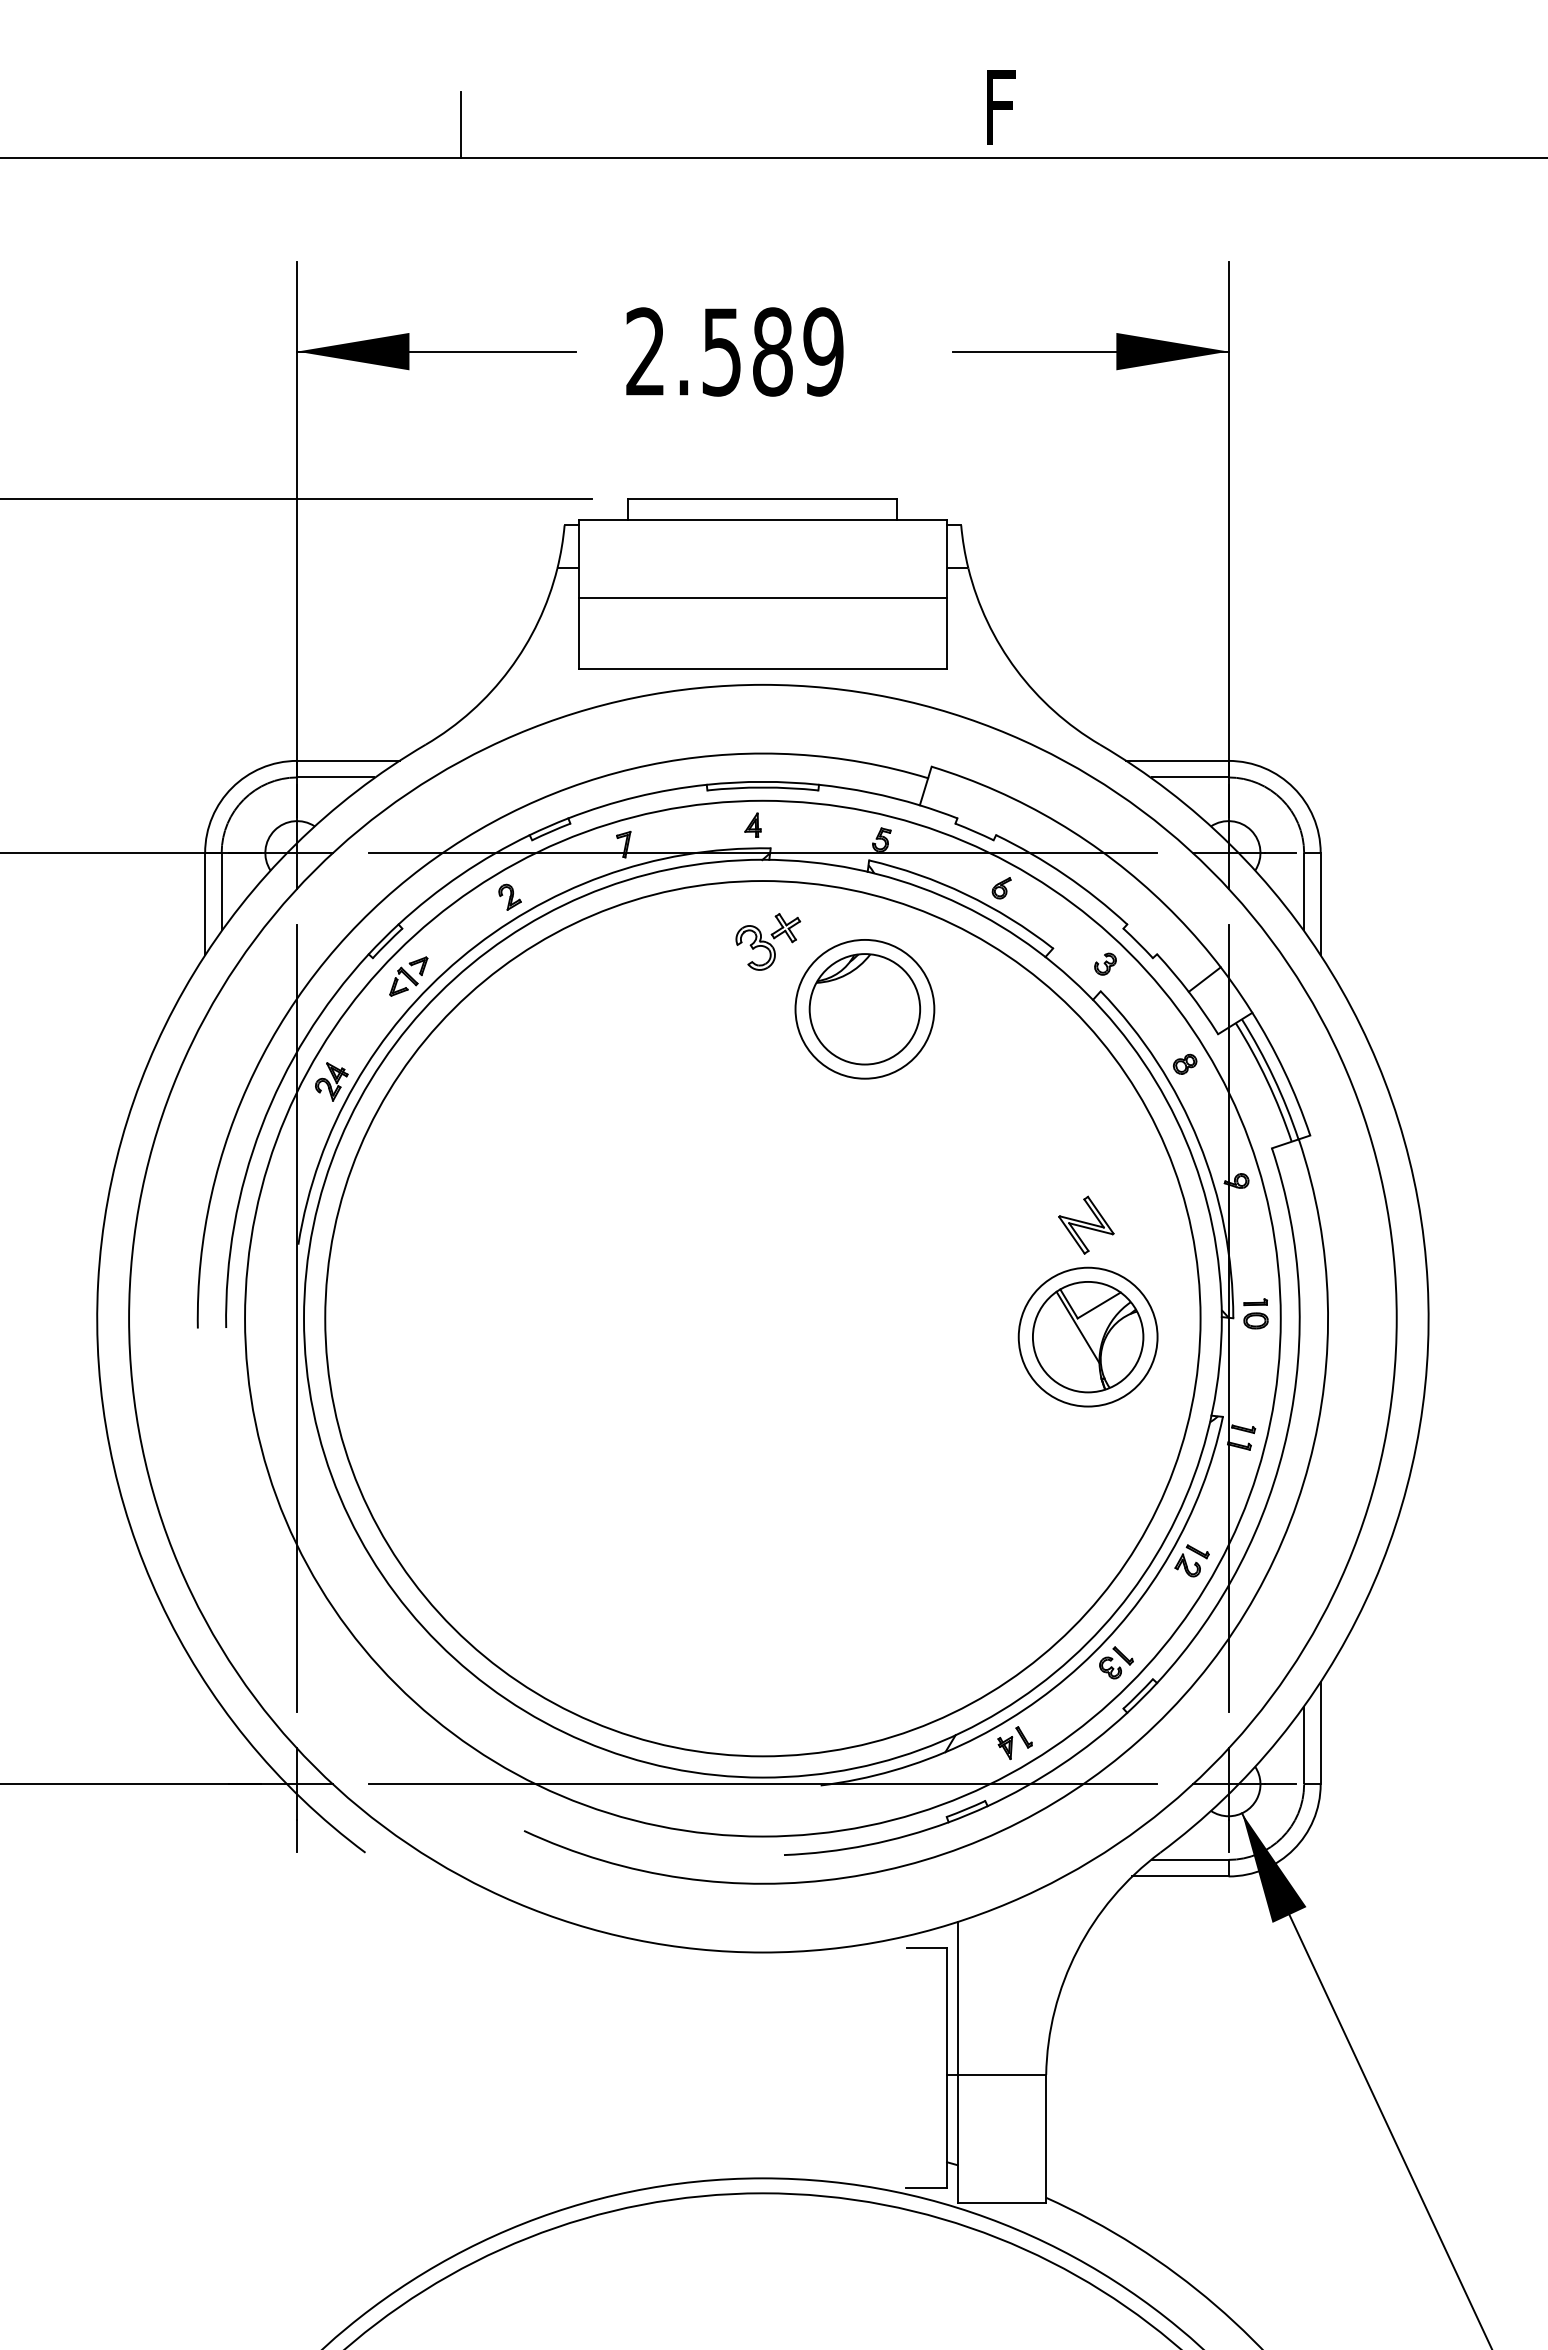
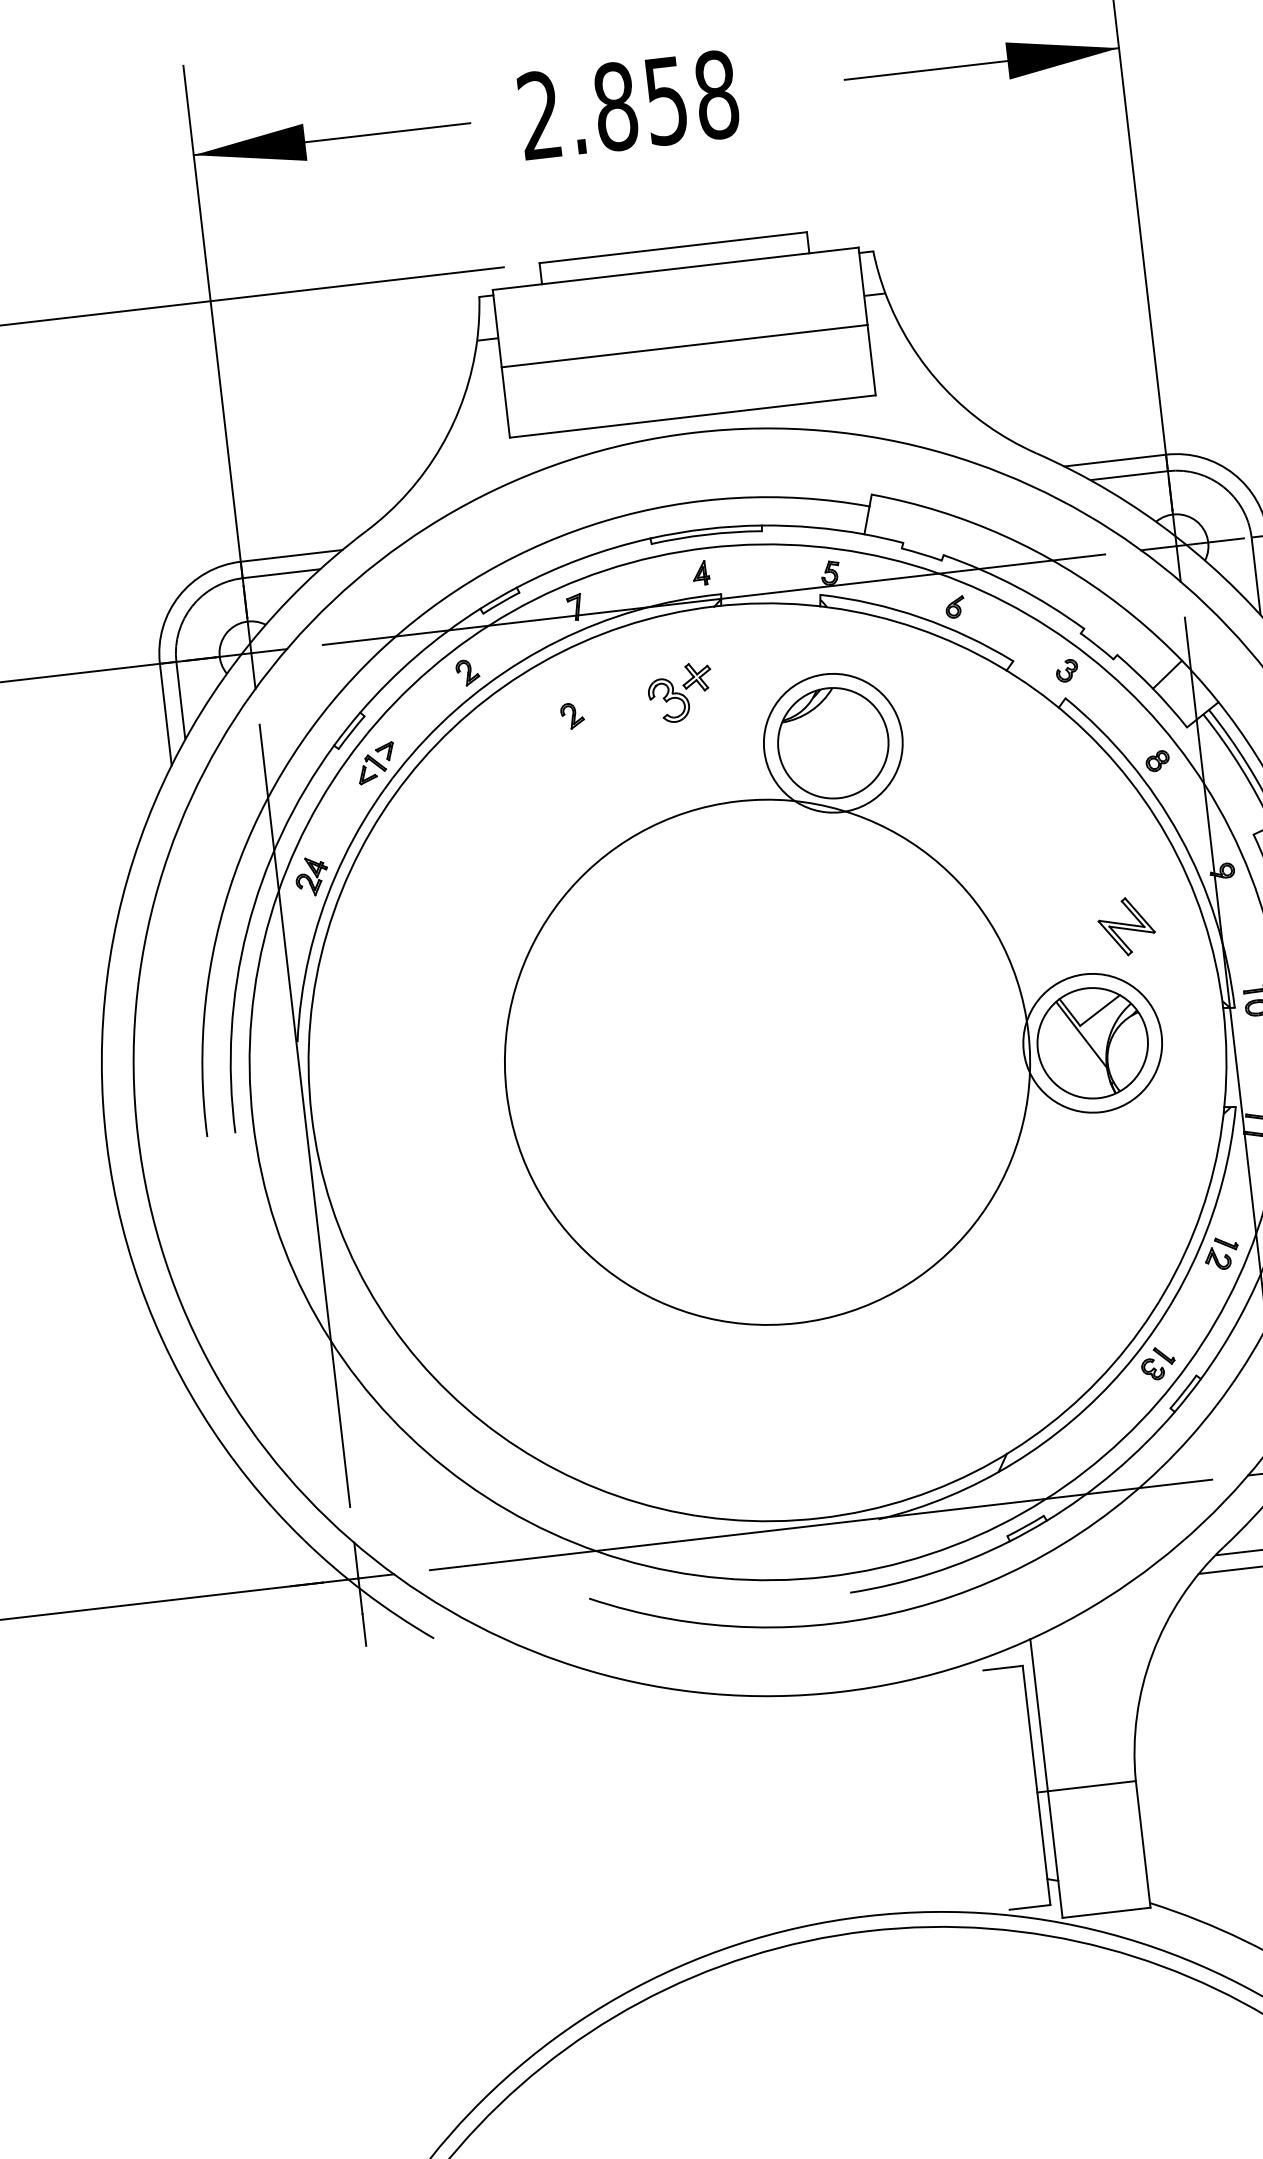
text: (772, 351) -> (665, 100), 2.589 -> 2.858
part: (768, 941) -> (681, 692), moved
part: (608, 951) -> (571, 715), added
part: (1086, 1224) -> (1126, 925), moved
circle: (762, 1318) -> (767, 1062), size x0.6
part: (1014, 1742) -> (1066, 1454), removed

